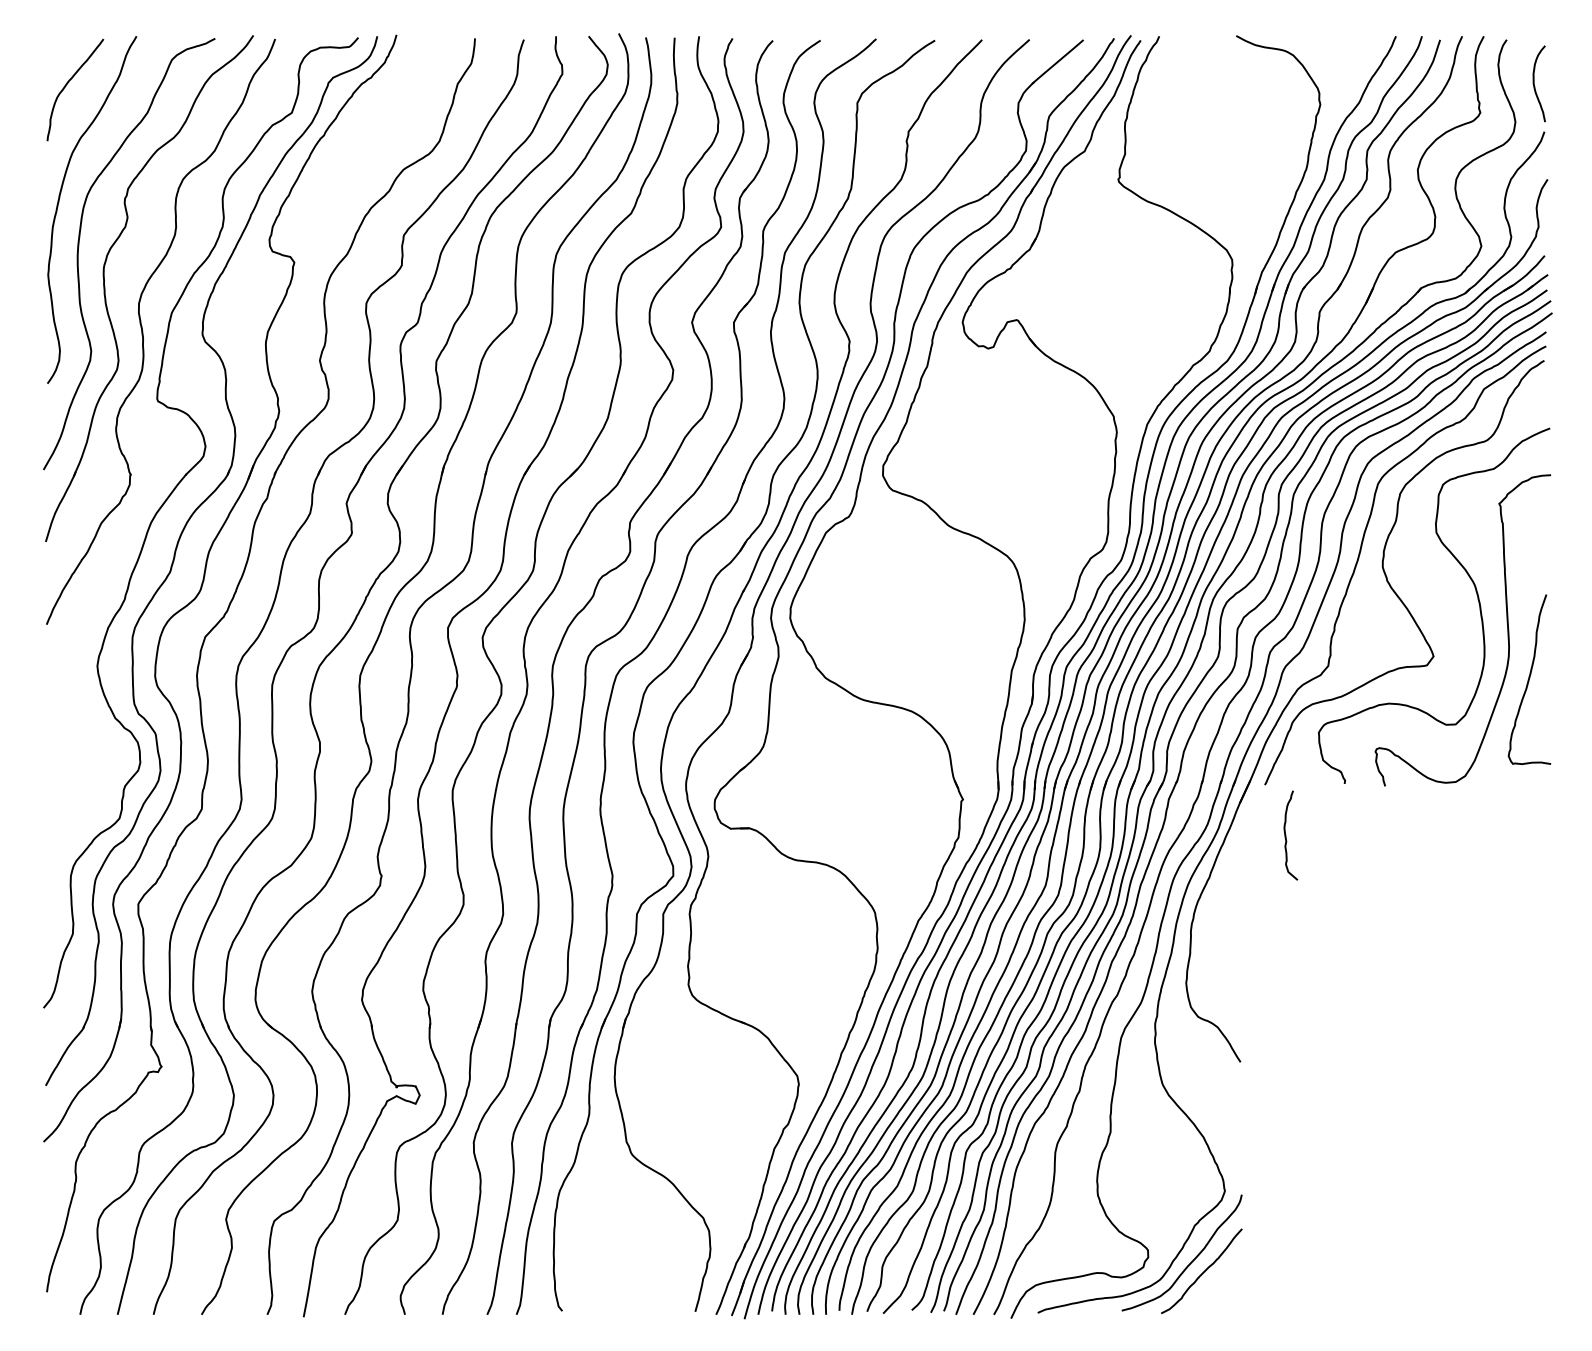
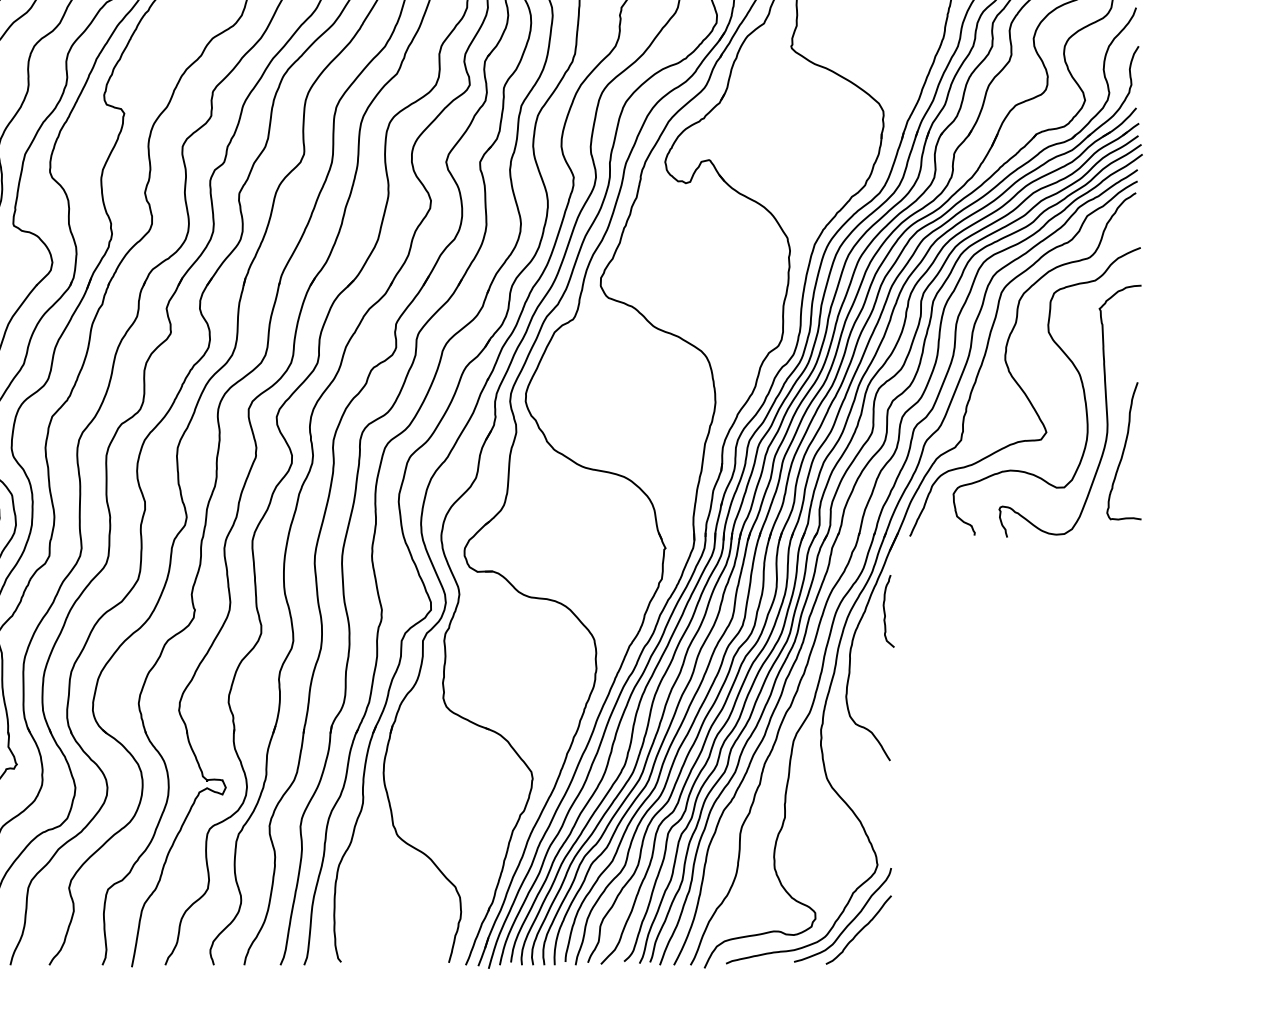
curve: (1286, 835) -> (885, 611), moved

